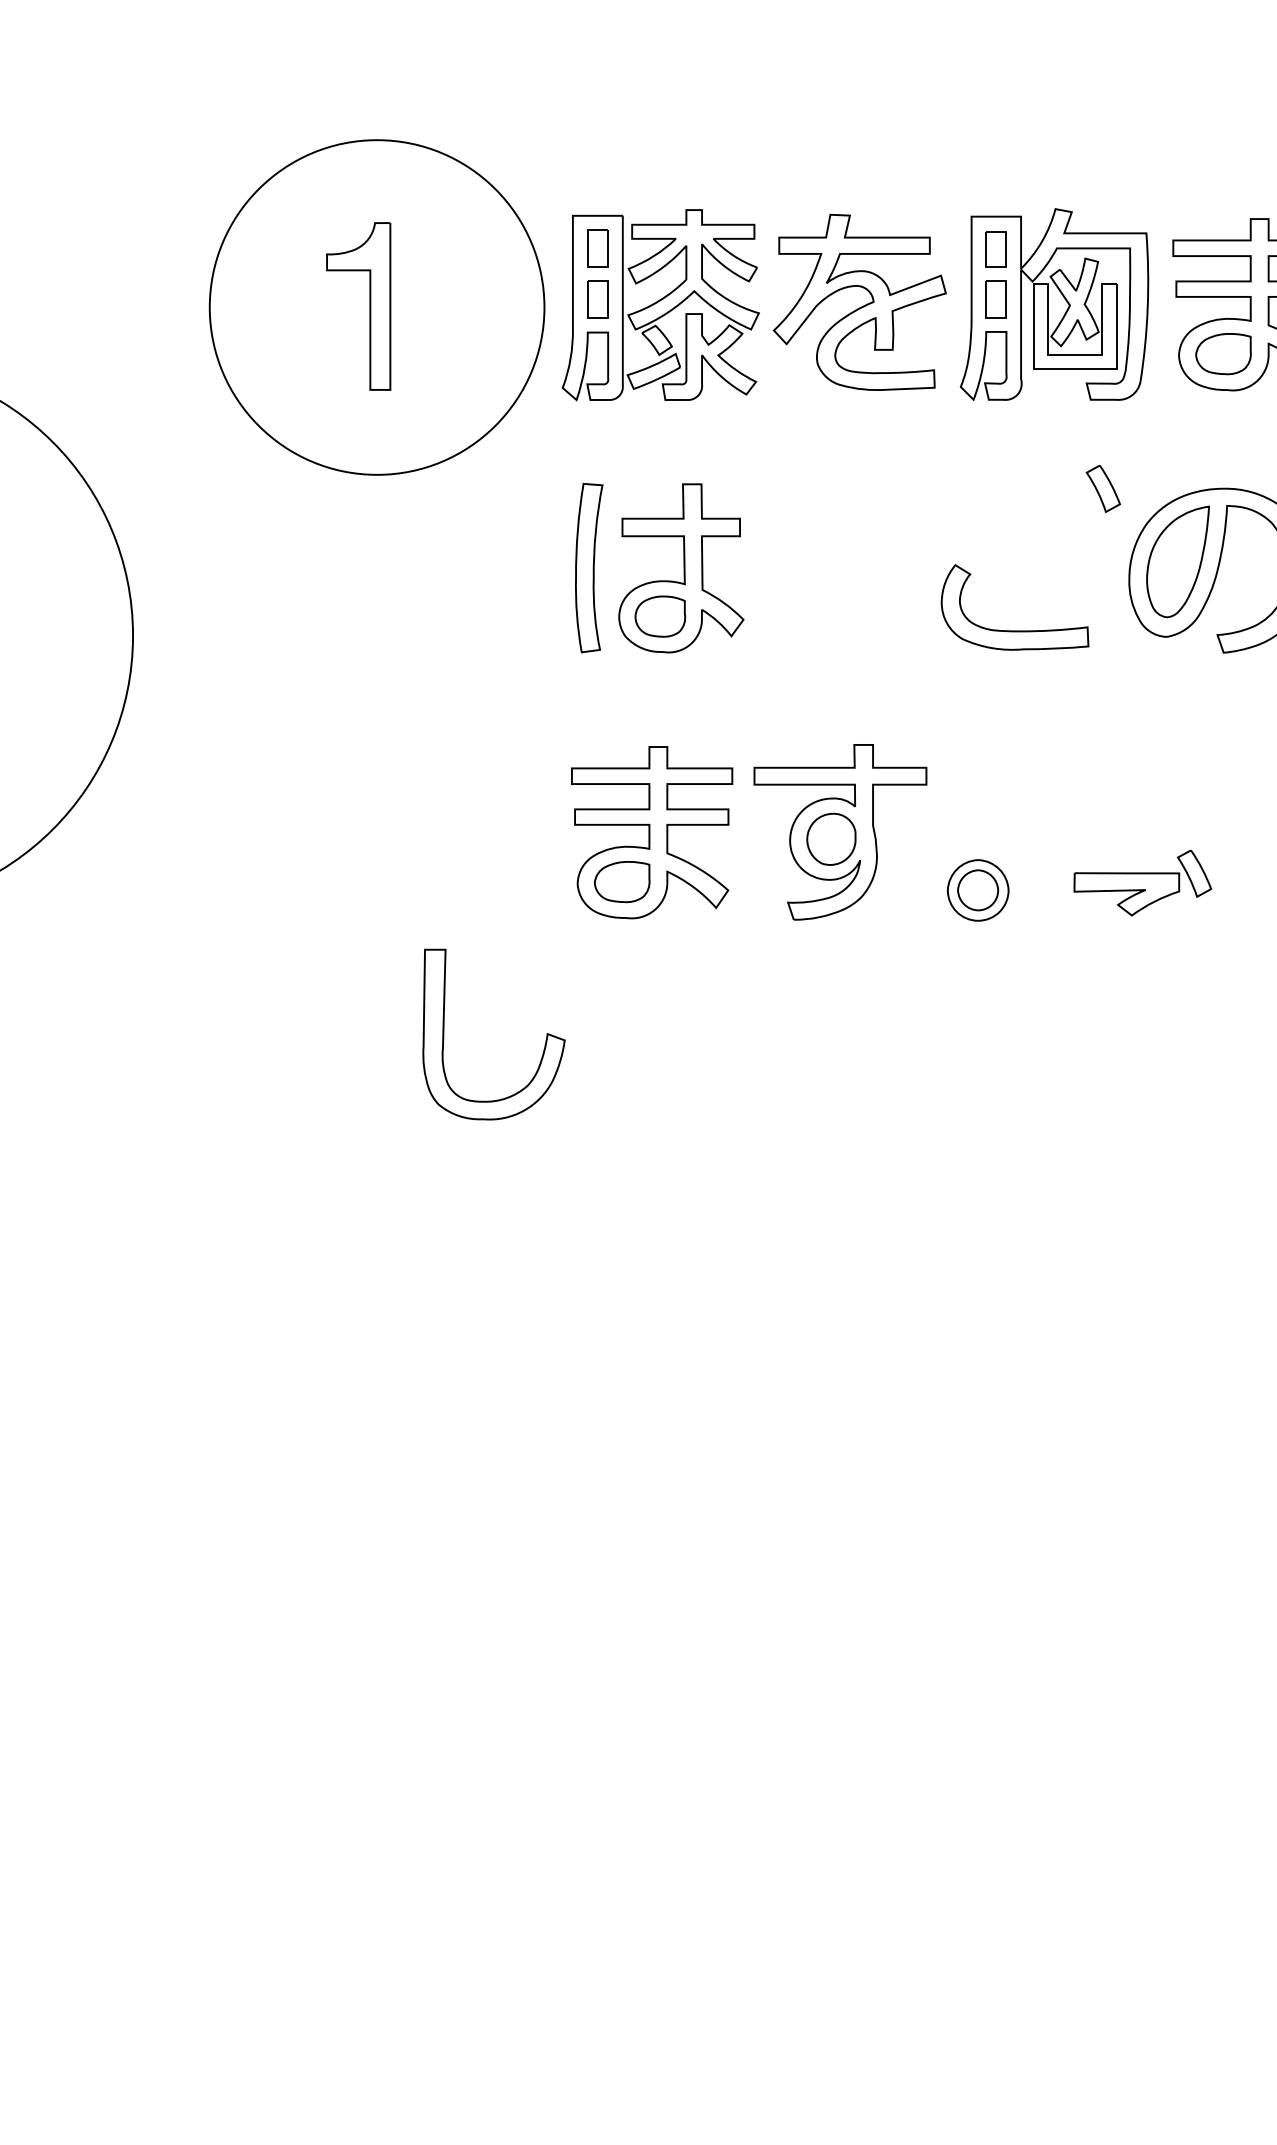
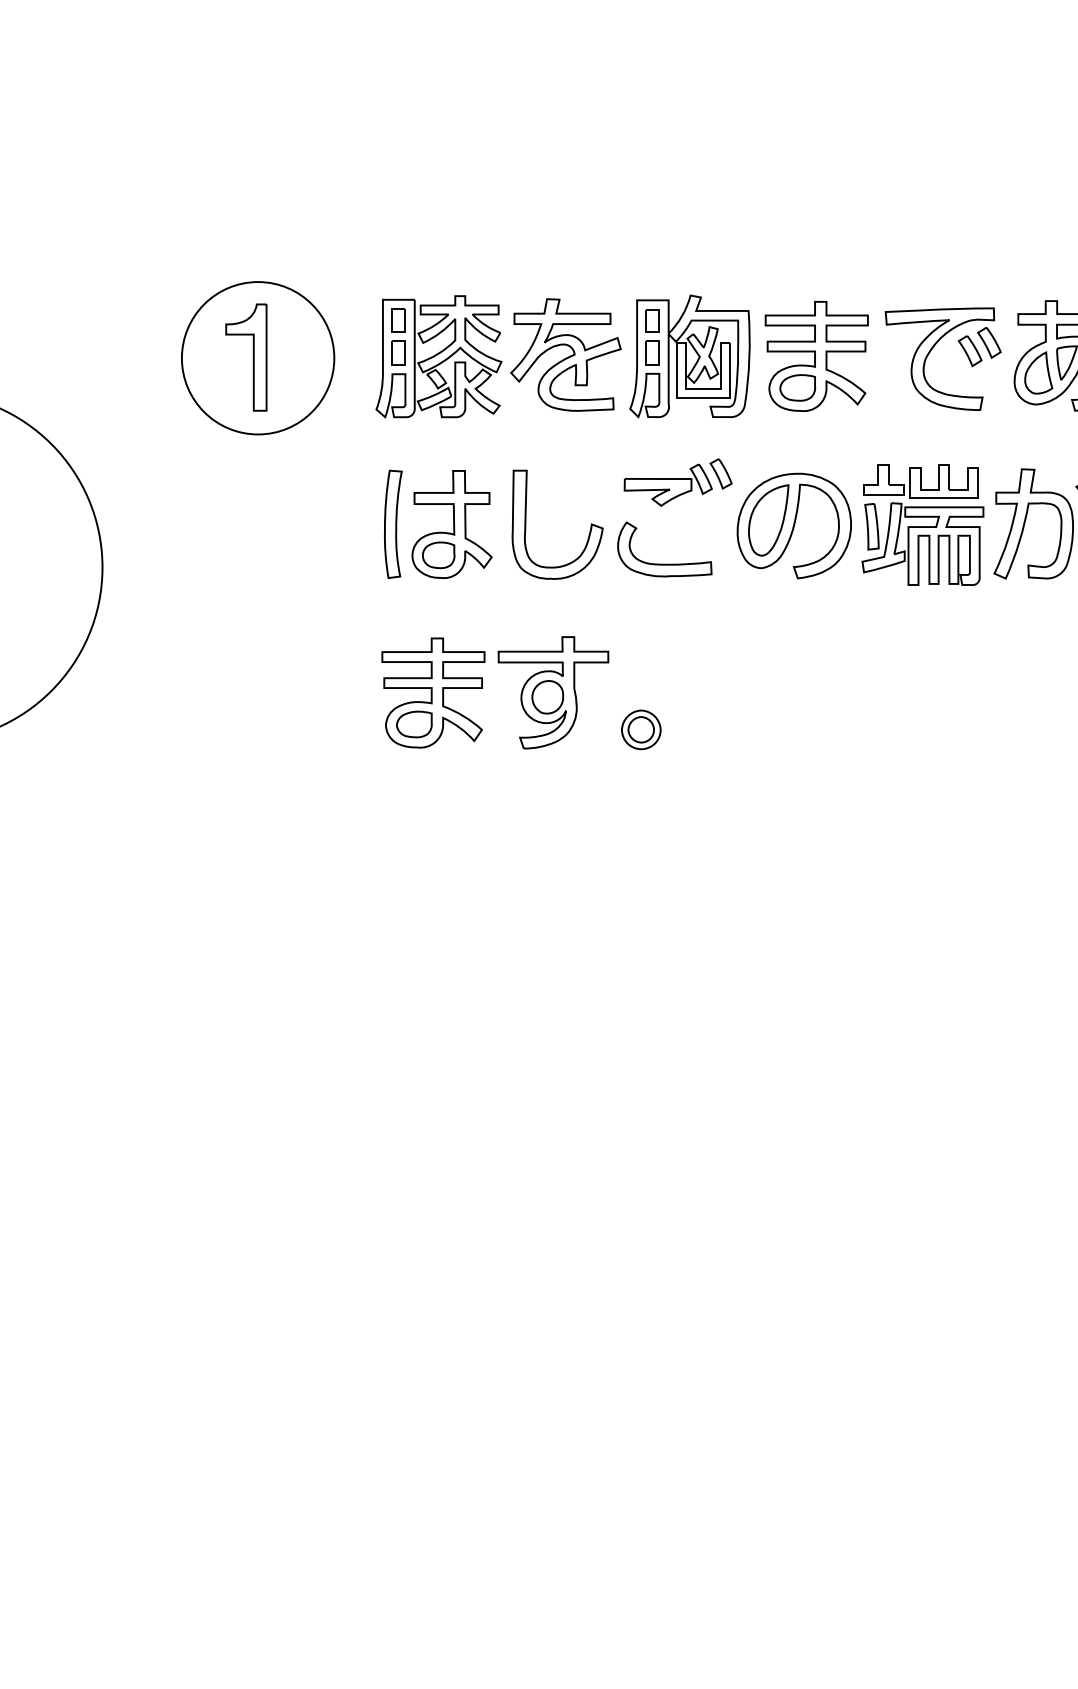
circle: (376, 307) -> (257, 358), size x0.71
part: (1141, 881) -> (667, 484), moved
part: (445, 1034) -> (526, 524), moved

